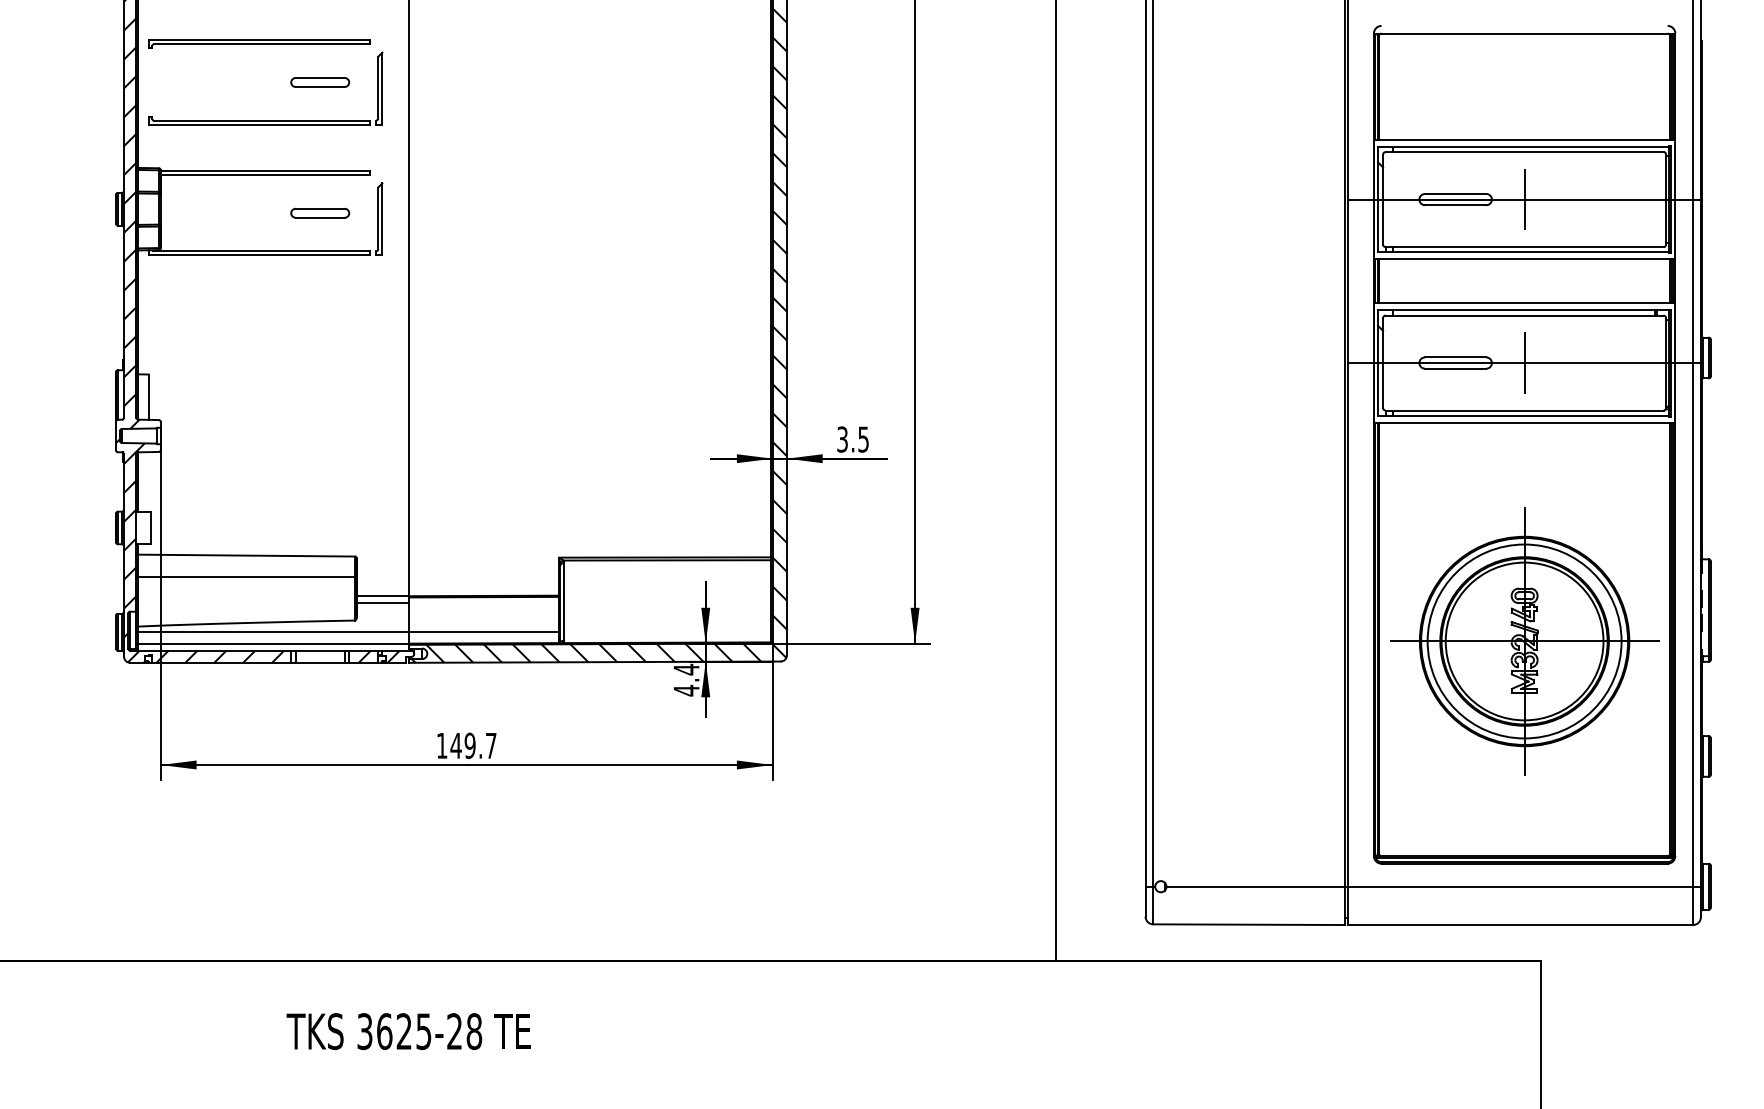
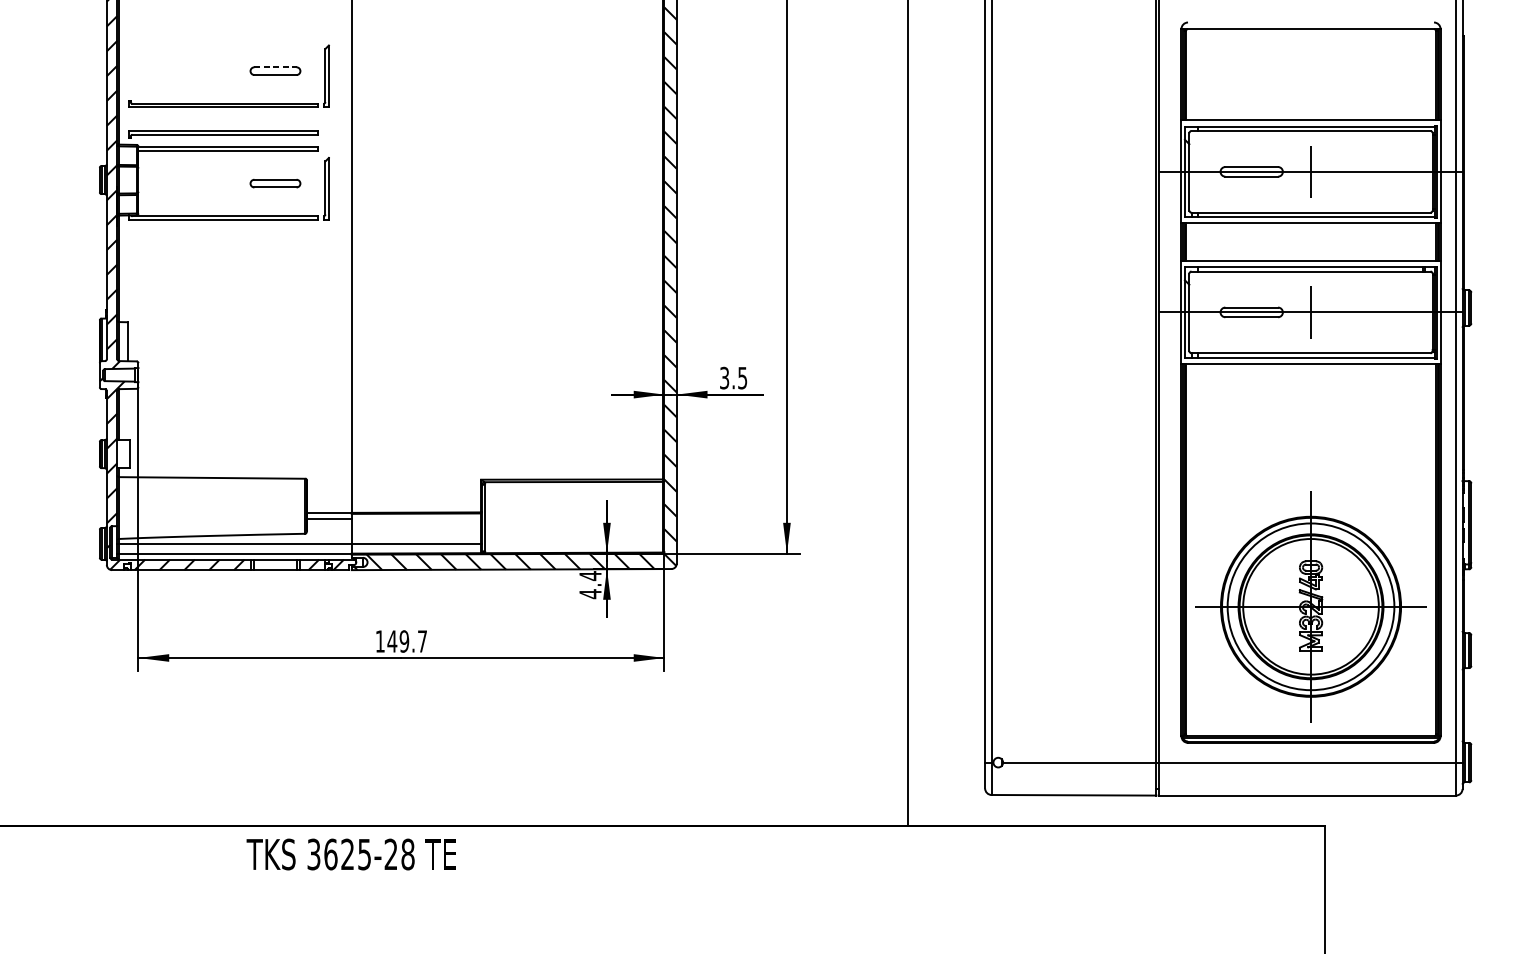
part: (259, 43) -> (223, 133), moved
line: (320, 78) -> (275, 67), solid -> dashed
line: (246, 577) -> (212, 496), removed
part: (1524, 641) -> (1310, 606), moved
text: (408, 1031) -> (351, 854), moved

